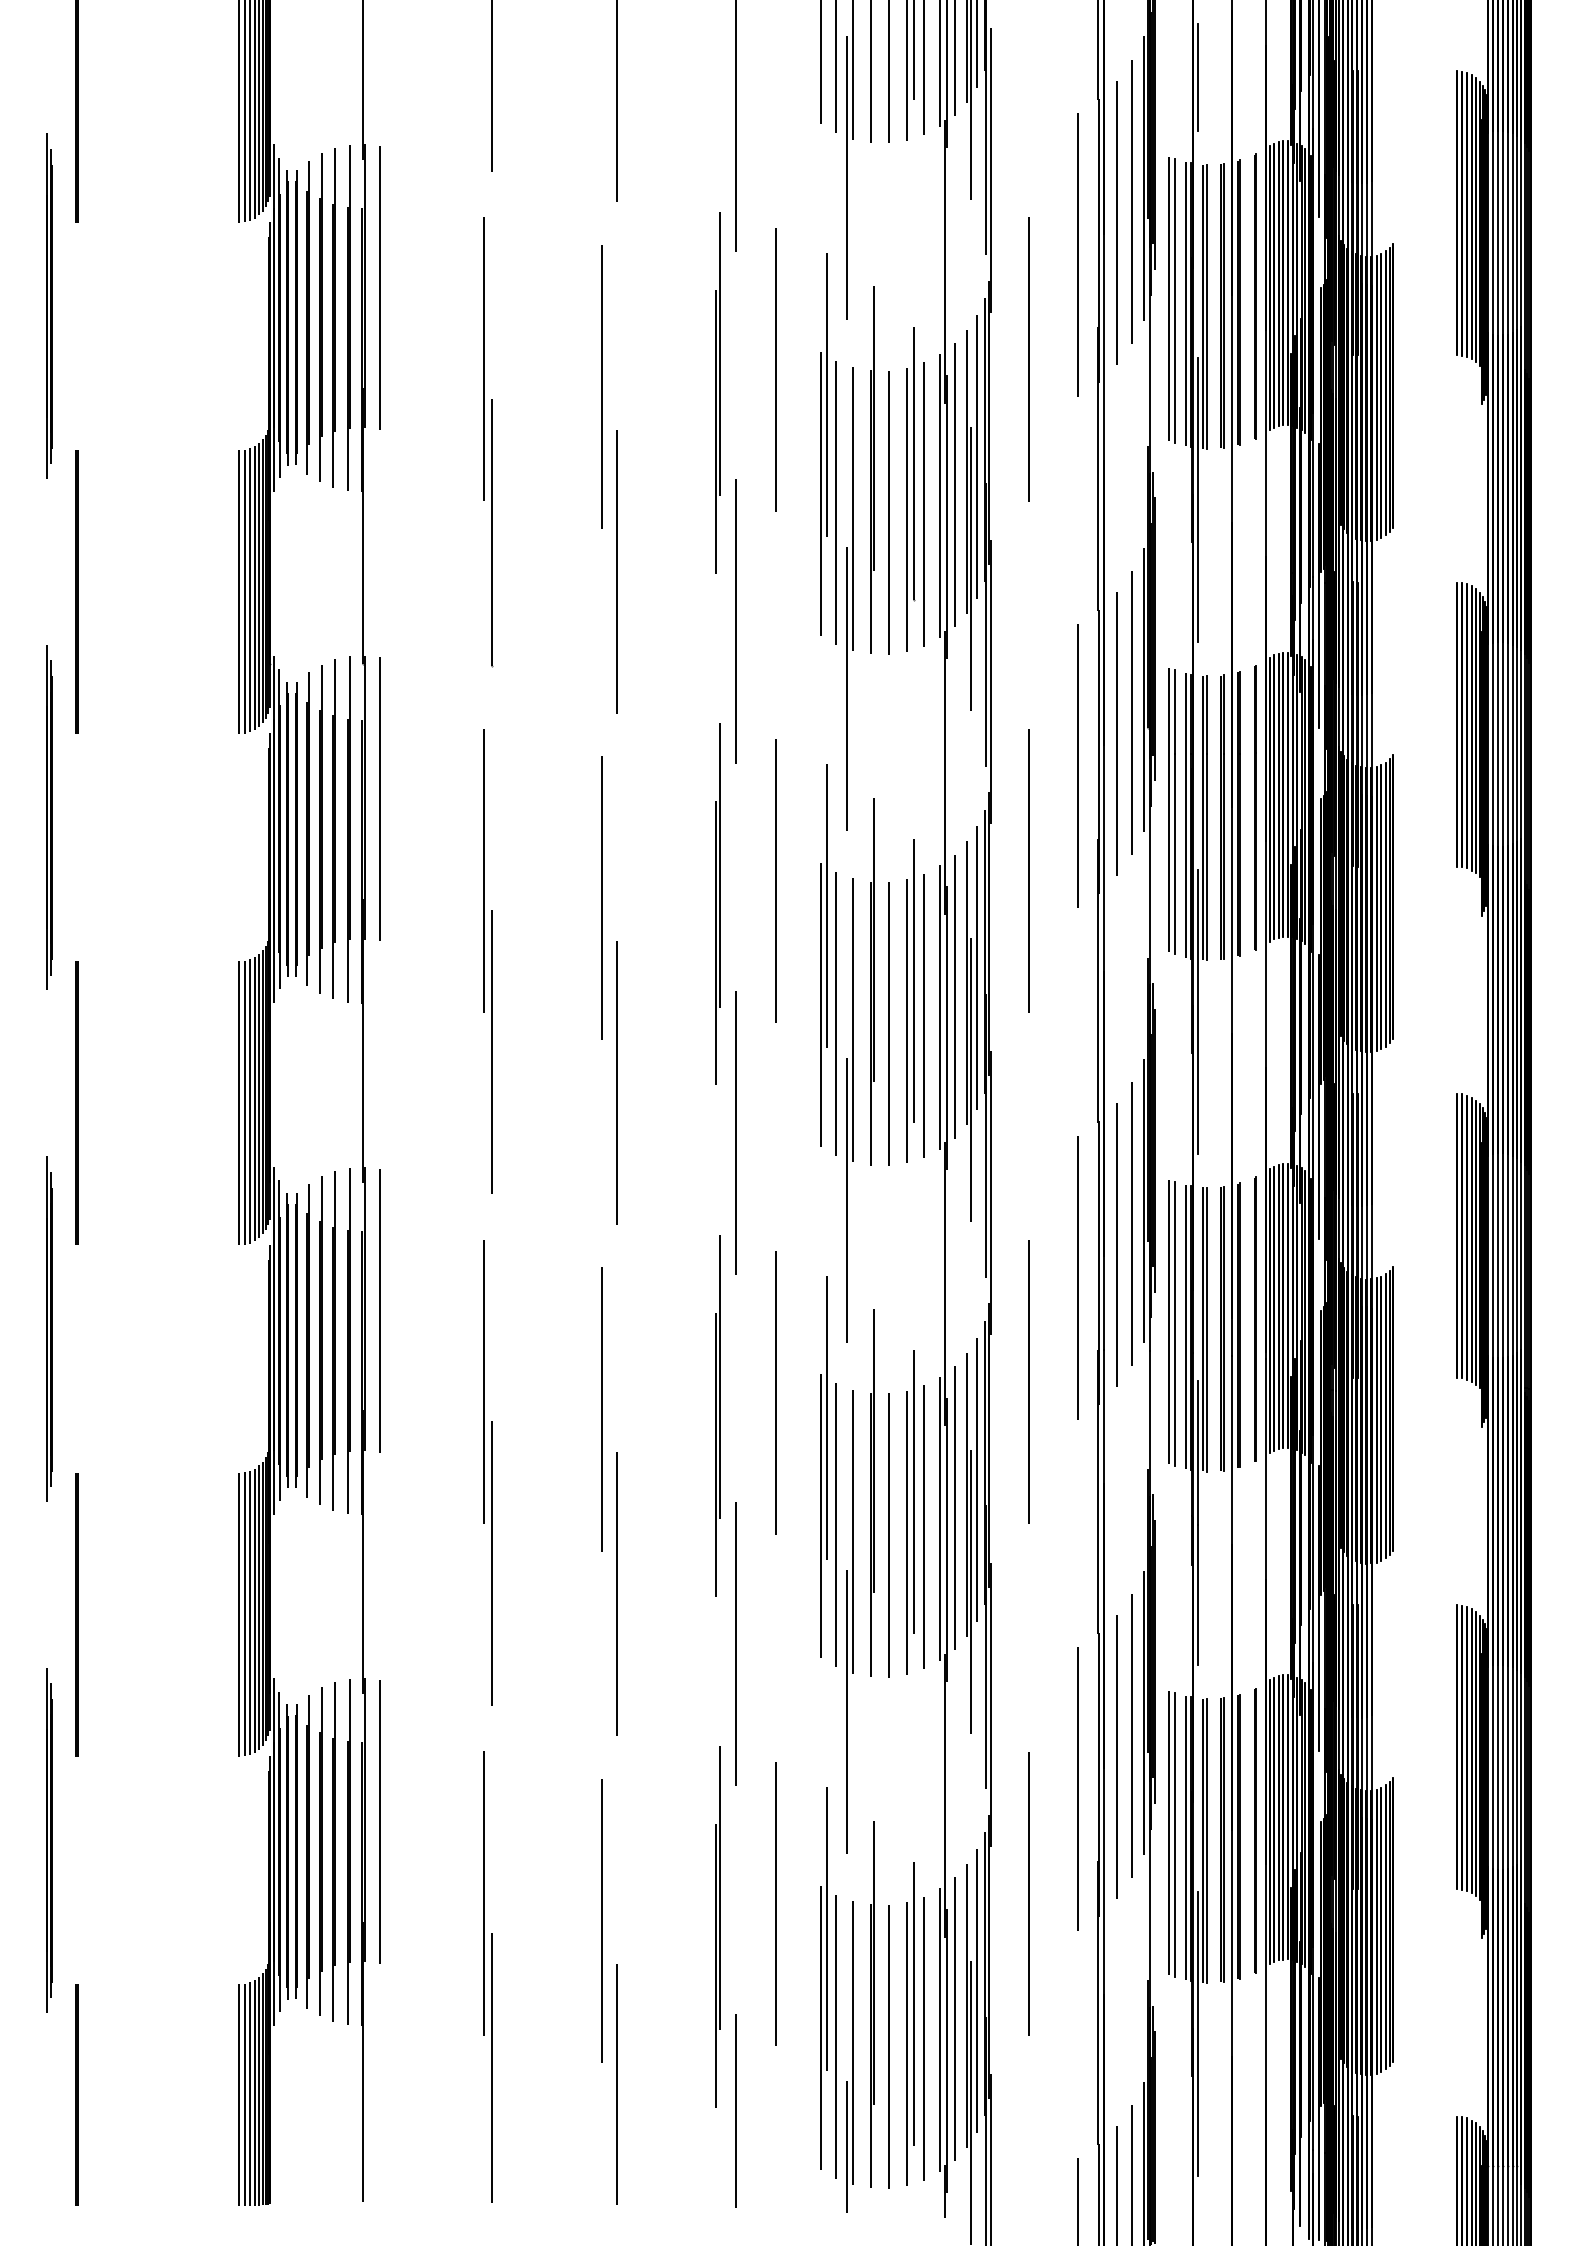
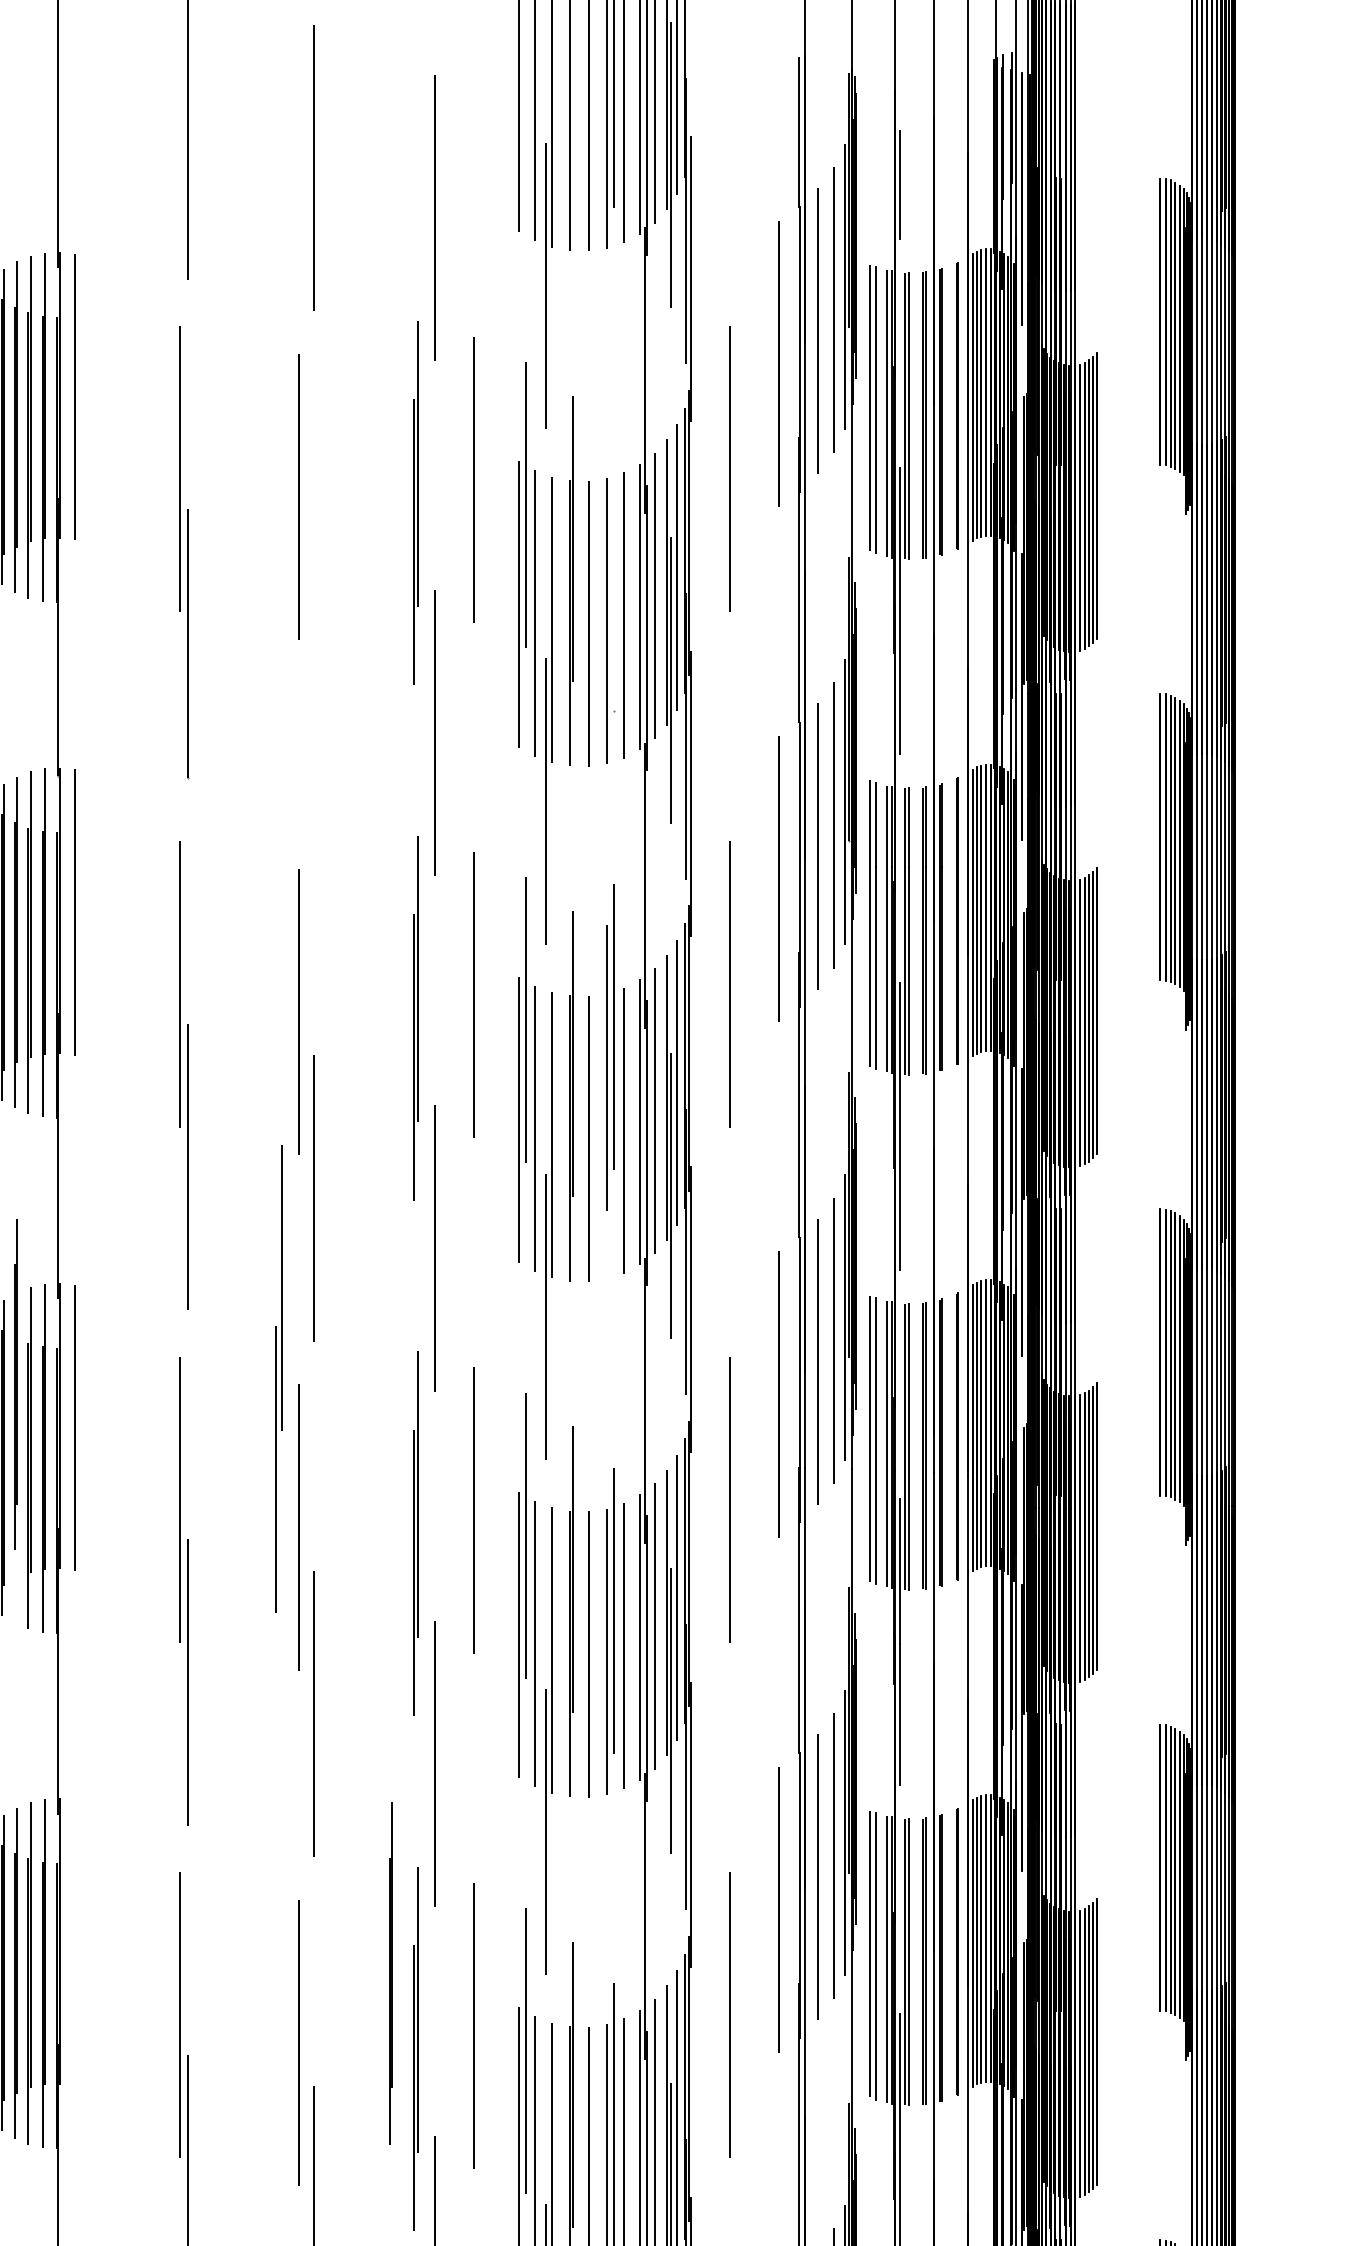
line: (914, 463) -> (614, 574), removed
line: (616, 571) -> (313, 682), removed
part: (910, 1000) -> (610, 1046), moved
part: (581, 1261) -> (278, 1378), added
line: (320, 1340) -> (15, 1384), moved
line: (379, 1821) -> (74, 1942), removed
line: (692, 1851) -> (390, 1972), added

